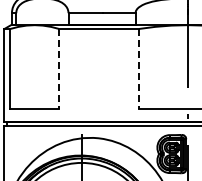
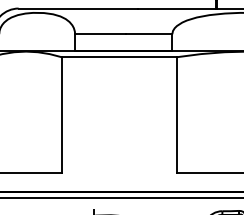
line: (59, 68) -> (61, 114), dashed -> solid
line: (138, 68) -> (176, 114), dashed -> solid

